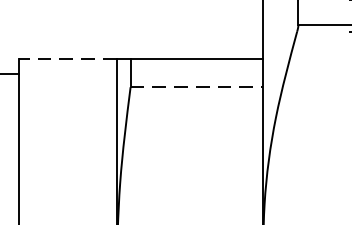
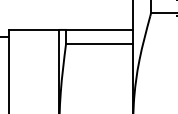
line: (68, 58) -> (34, 29), dashed -> solid
line: (196, 87) -> (99, 44), dashed -> solid

